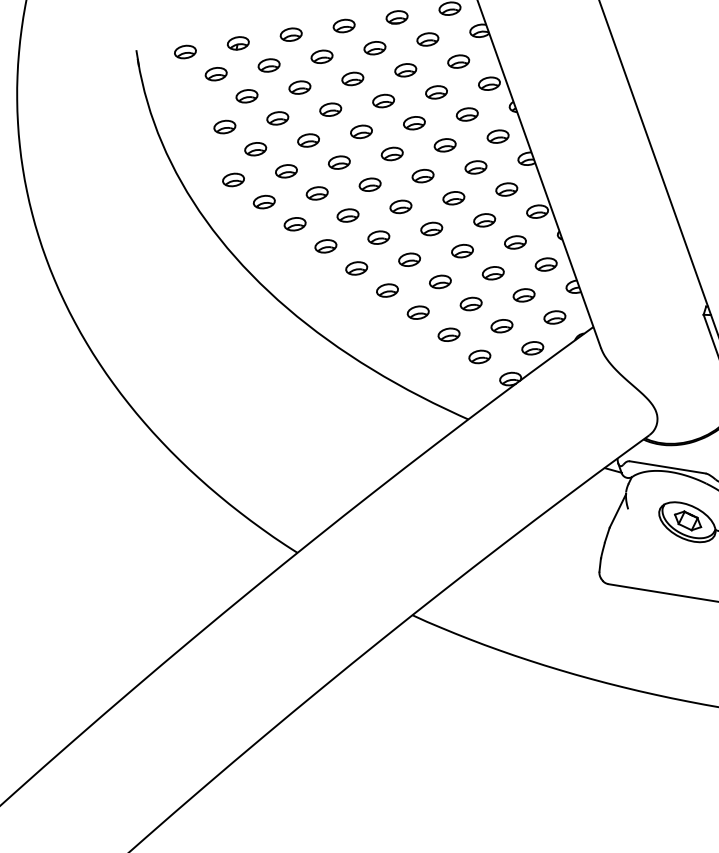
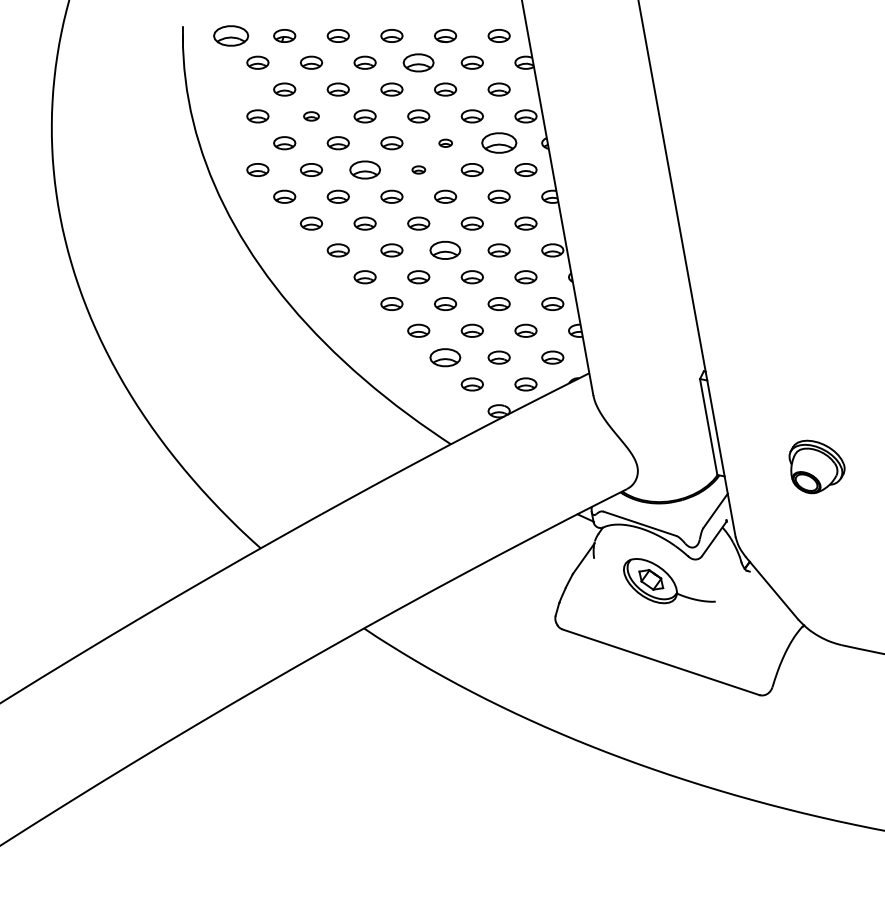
part: (374, 47) -> (418, 62), size x1.4
part: (184, 51) -> (230, 35), size x1.6
part: (466, 114) -> (498, 143), size x1.6
part: (277, 118) -> (311, 116), size x0.7
part: (414, 123) -> (445, 143), size x0.6
part: (391, 153) -> (418, 169), size x0.6
part: (338, 162) -> (364, 169), size x1.4
part: (431, 229) -> (445, 250), size x1.4
part: (448, 334) -> (445, 357), size x1.4

